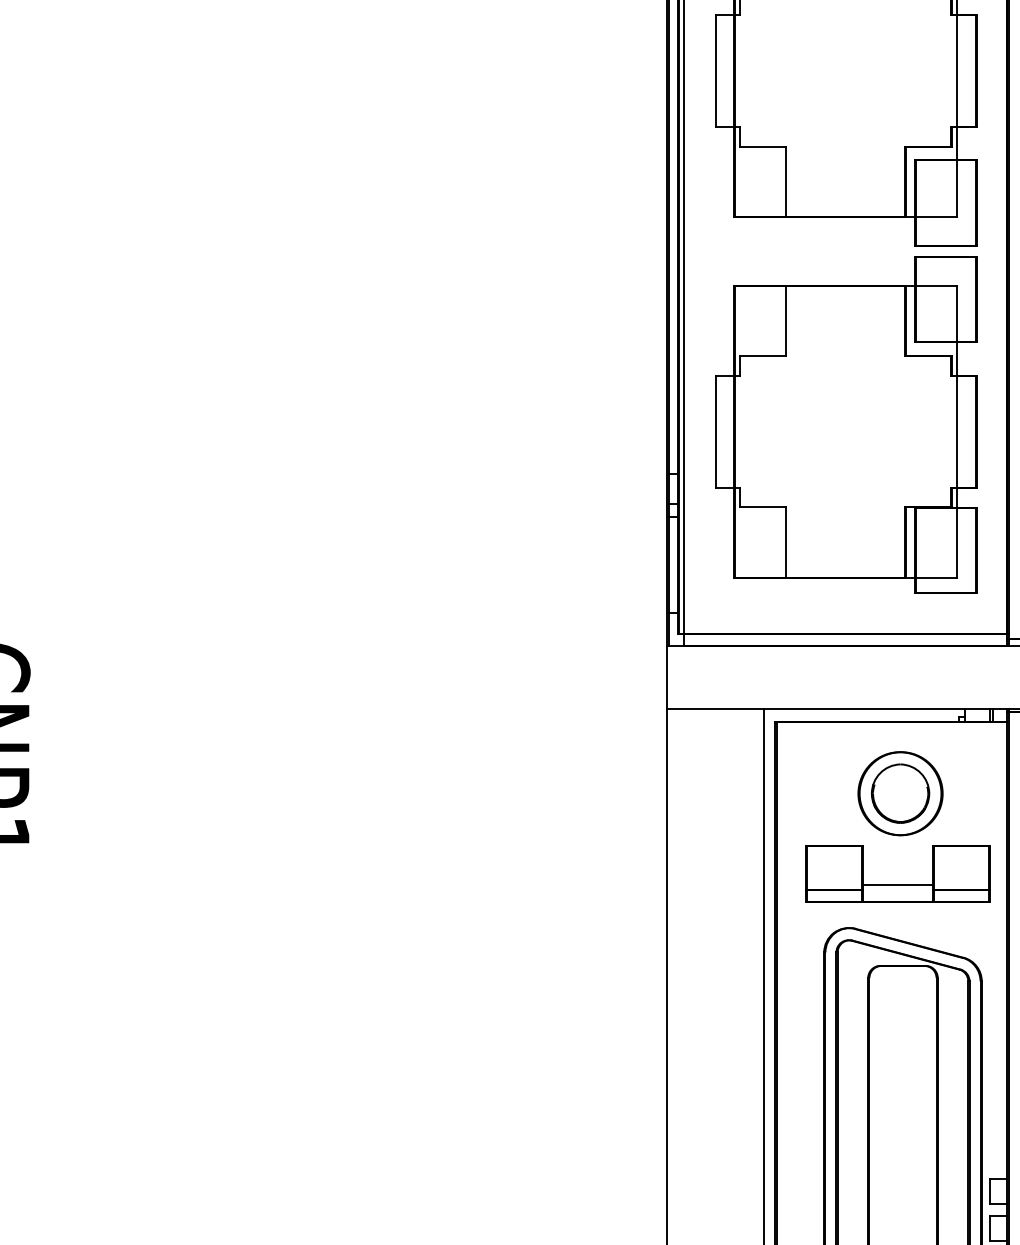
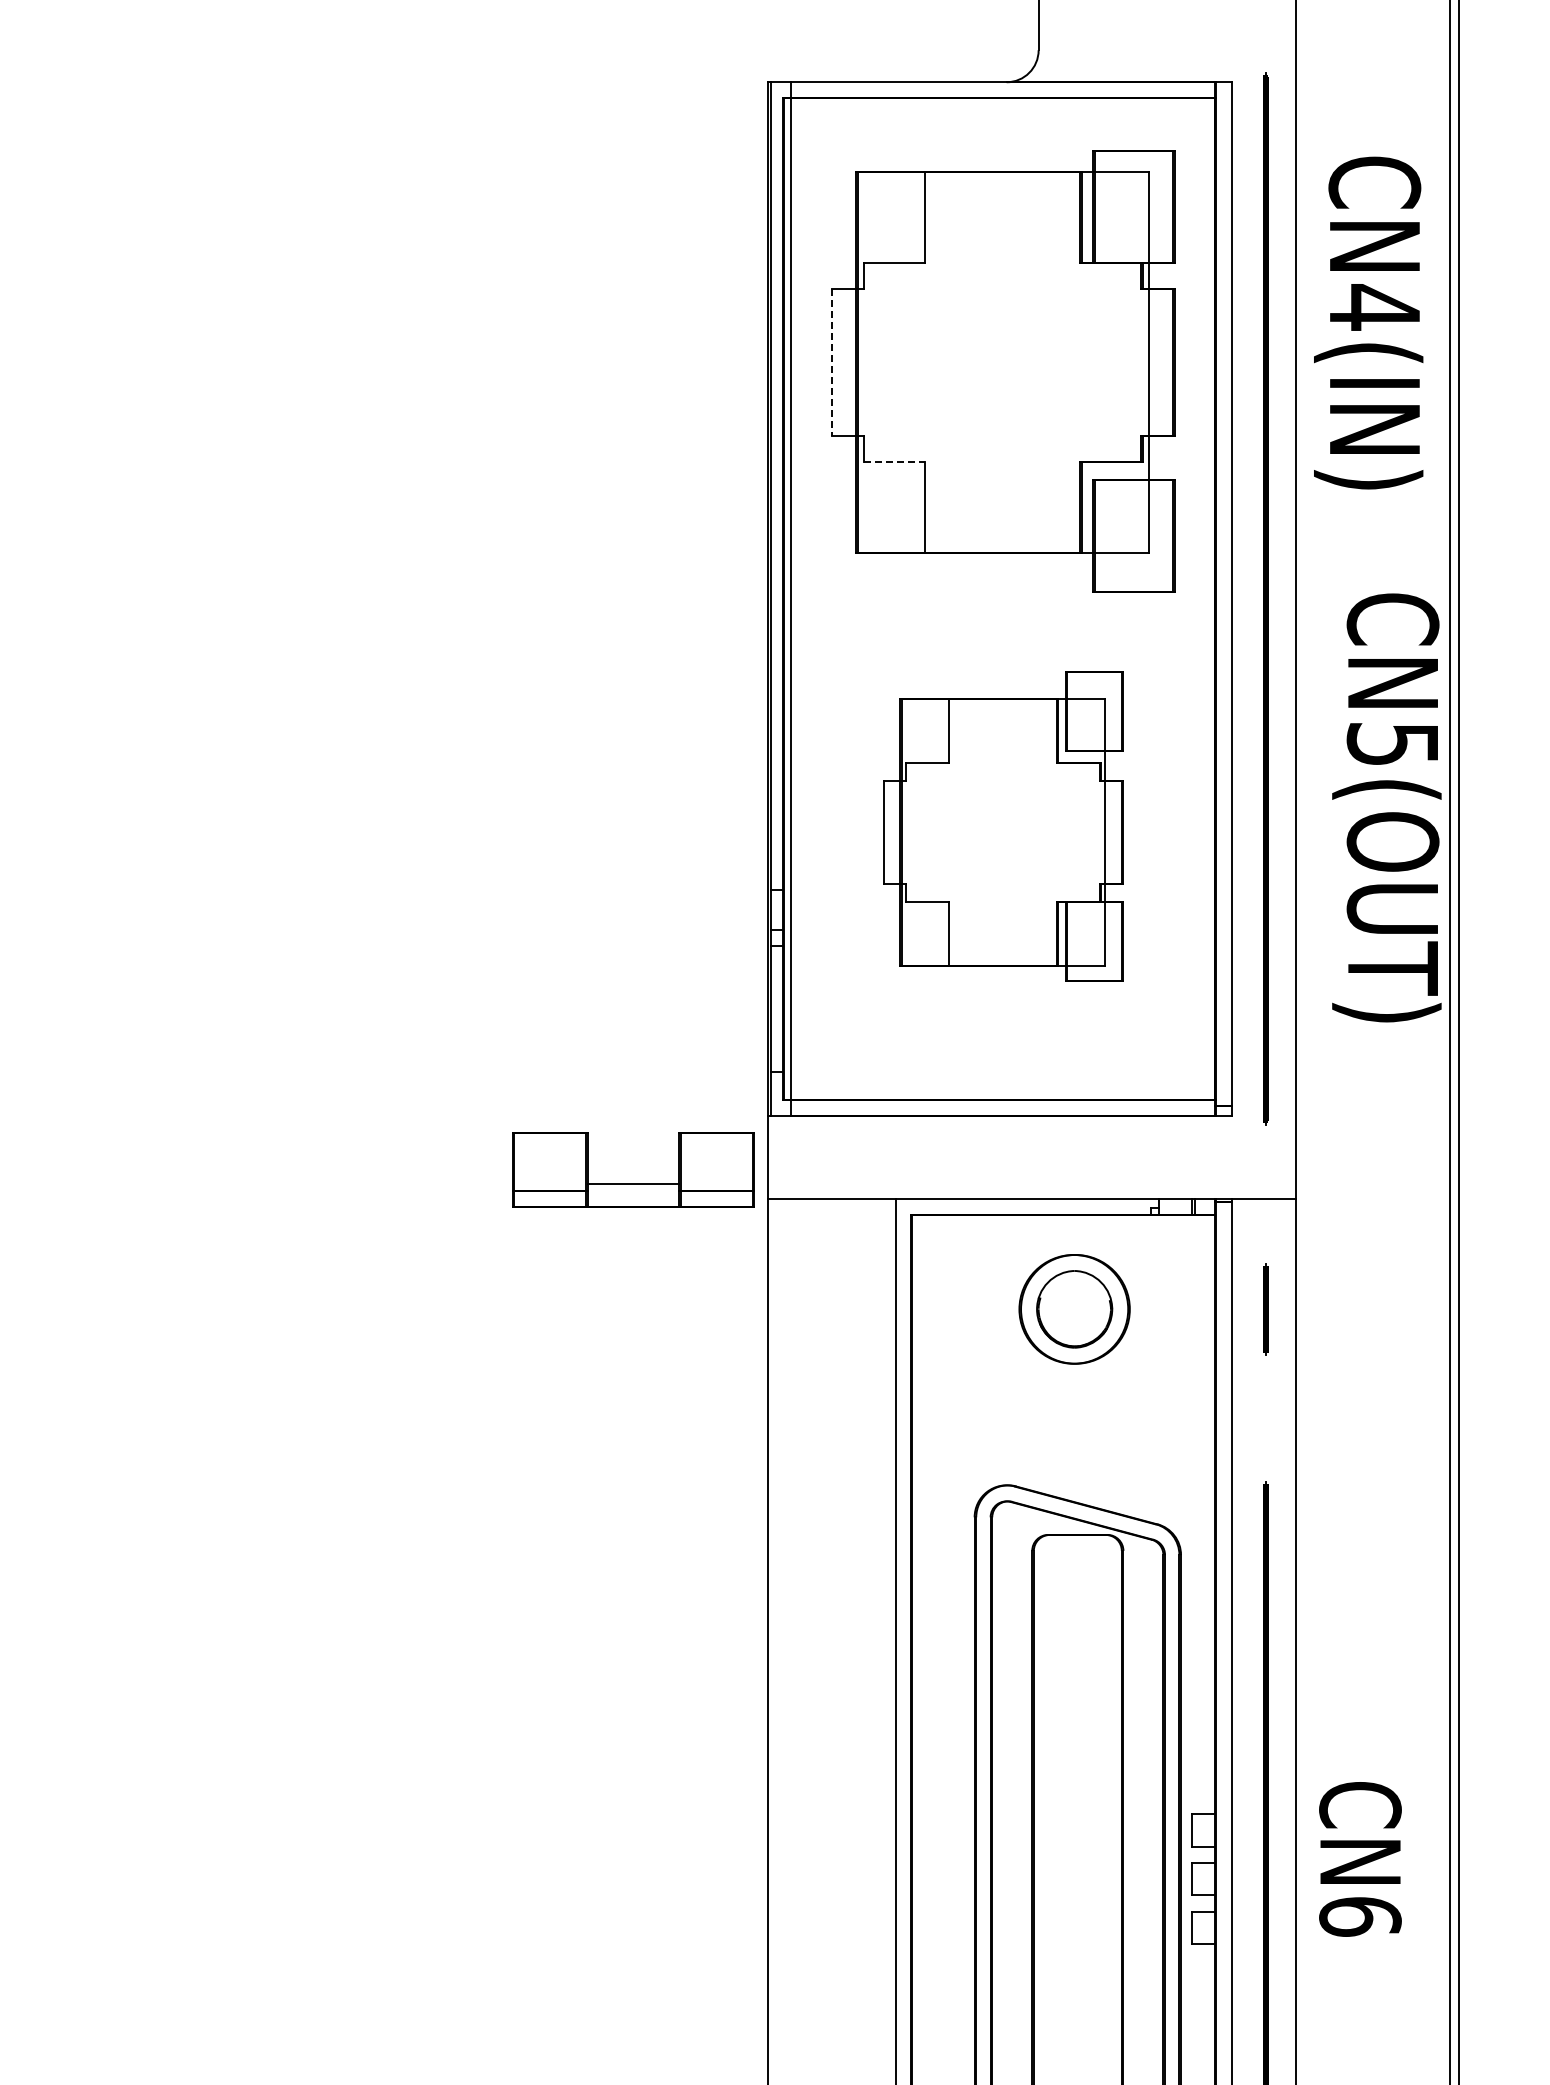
line: (715, 70) -> (832, 362), solid -> dashed
line: (763, 146) -> (895, 461), solid -> dashed
part: (846, 425) -> (1003, 826), size x0.7
part: (898, 884) -> (633, 1183), moved

